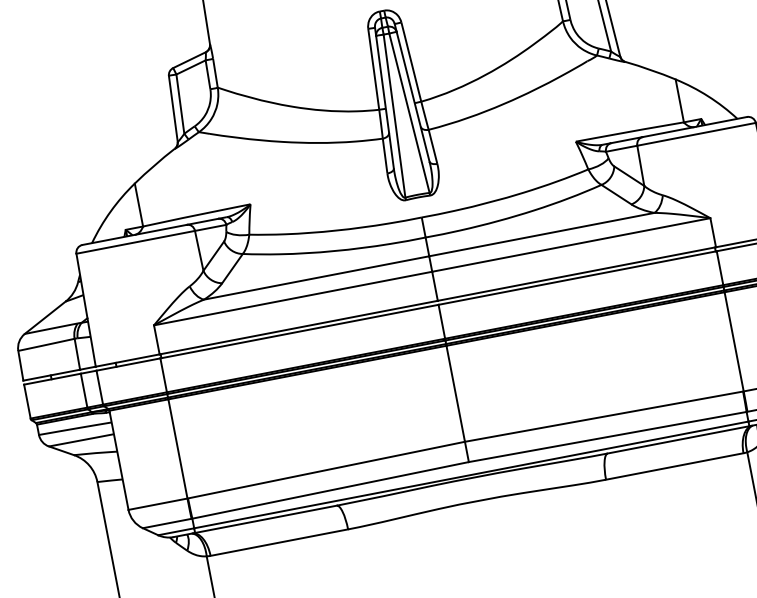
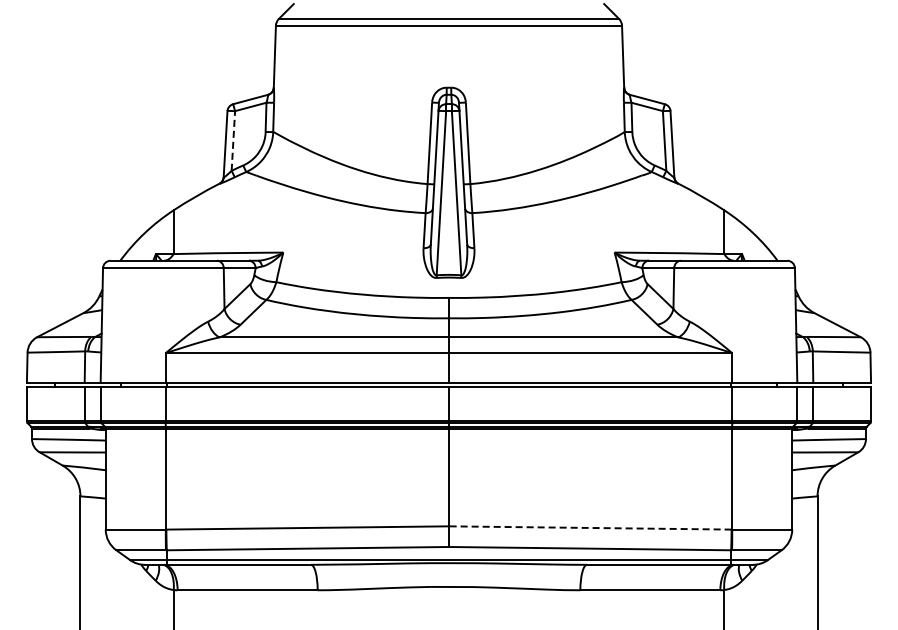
line: (180, 103) -> (233, 140), solid -> dashed
line: (603, 416) -> (589, 527), solid -> dashed

